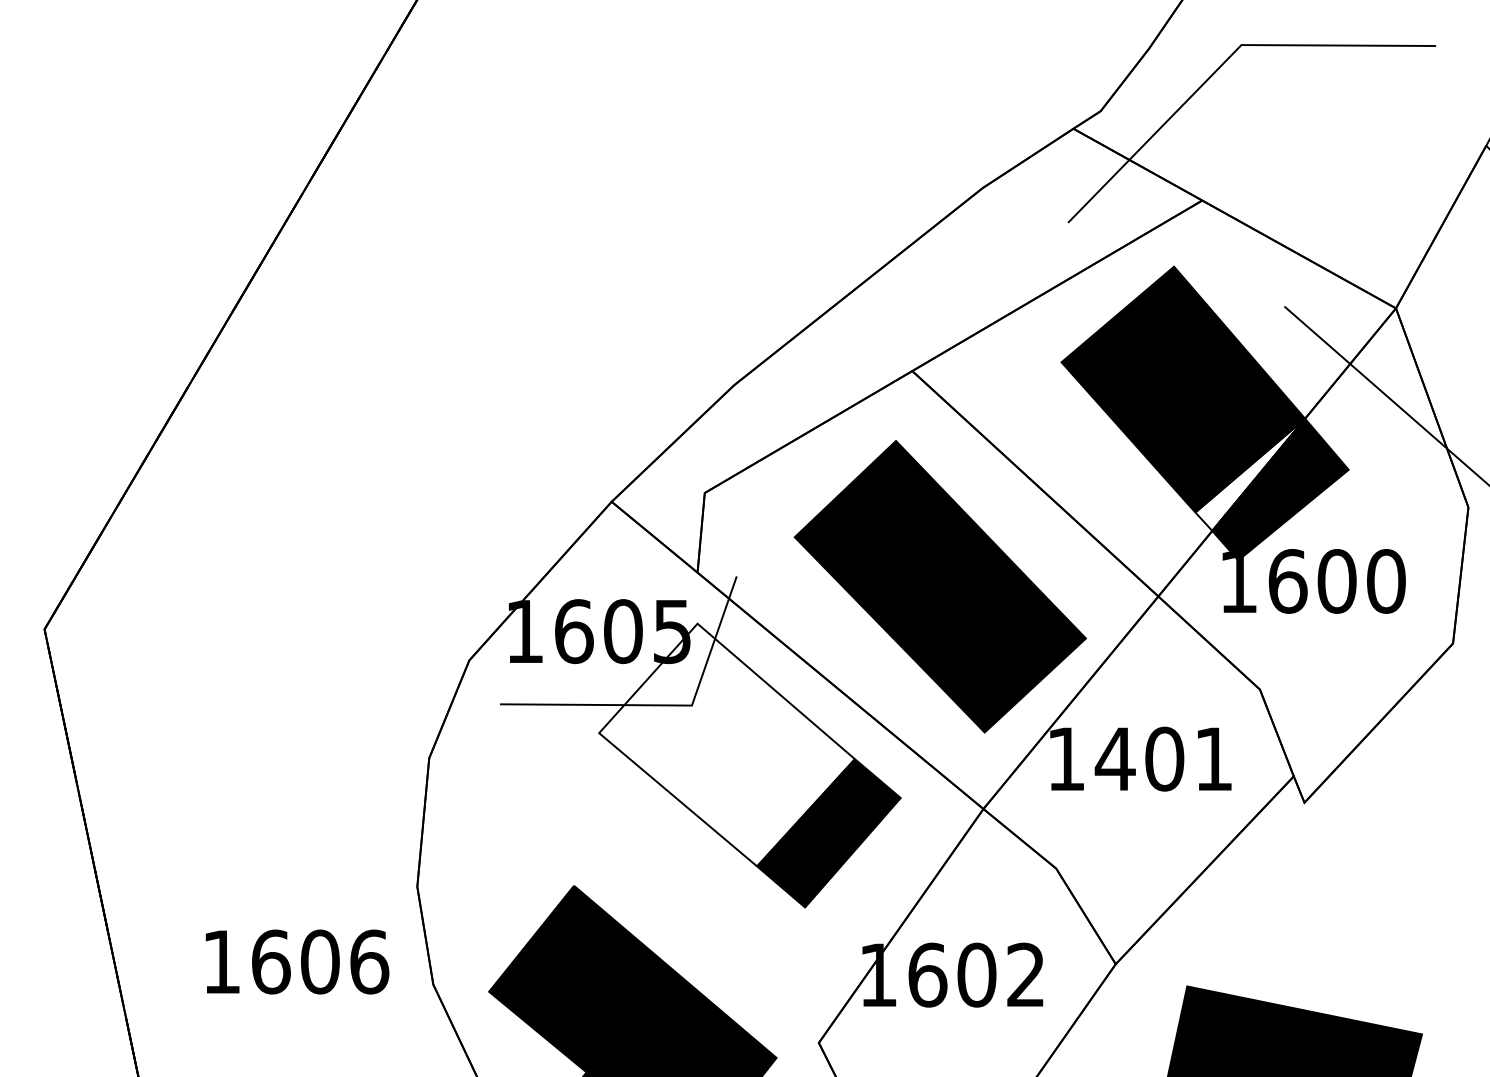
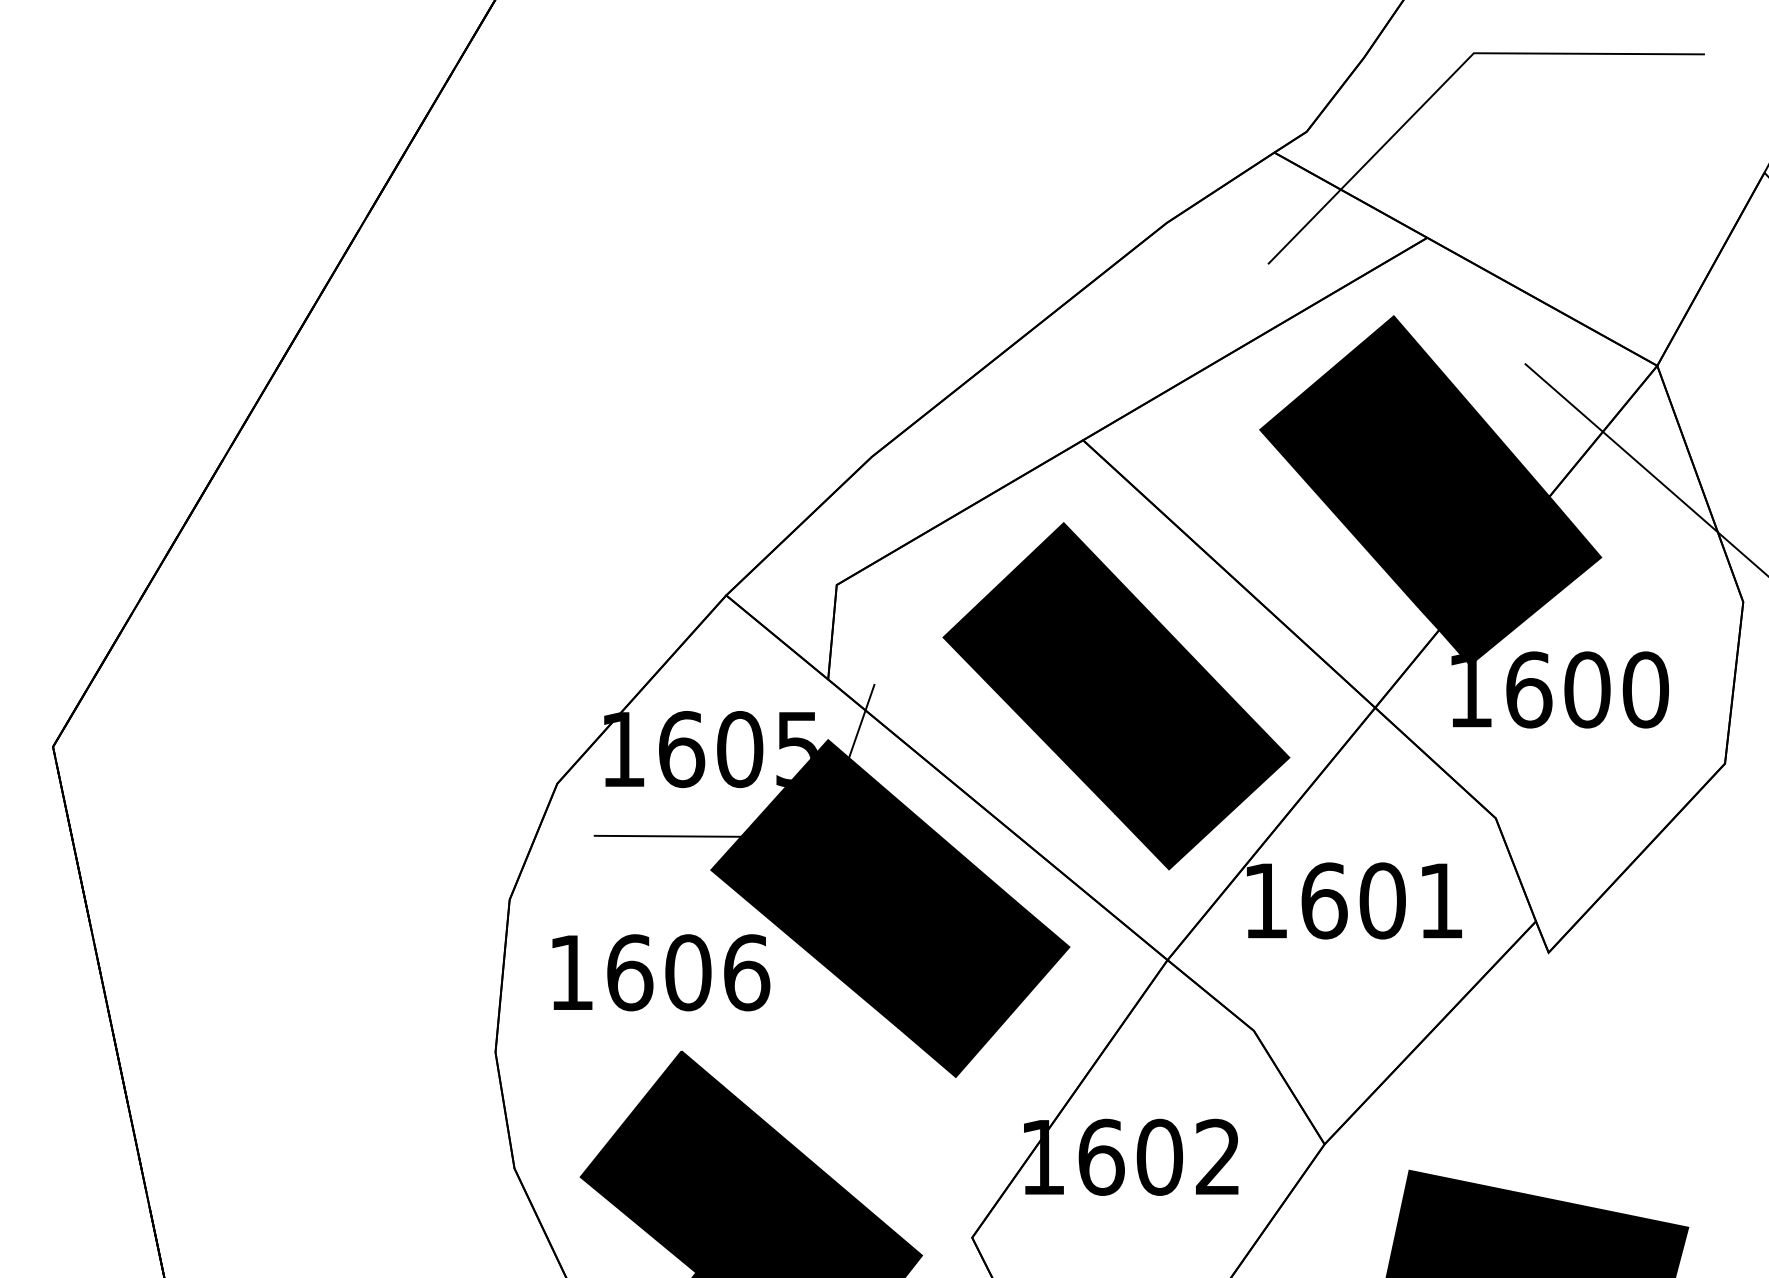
fill: (1250, 474) -> (1484, 563), added
fill: (727, 745) -> (863, 884), added
text: (1114, 758) -> (1323, 900), 1401 -> 1601
text: (297, 961) -> (661, 972), moved

